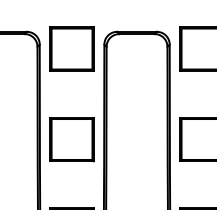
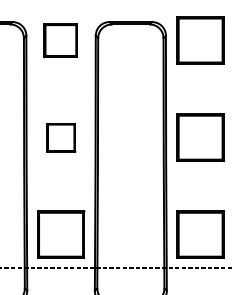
part: (71, 48) -> (60, 40), size x0.7
part: (72, 139) -> (61, 137), size x0.6

